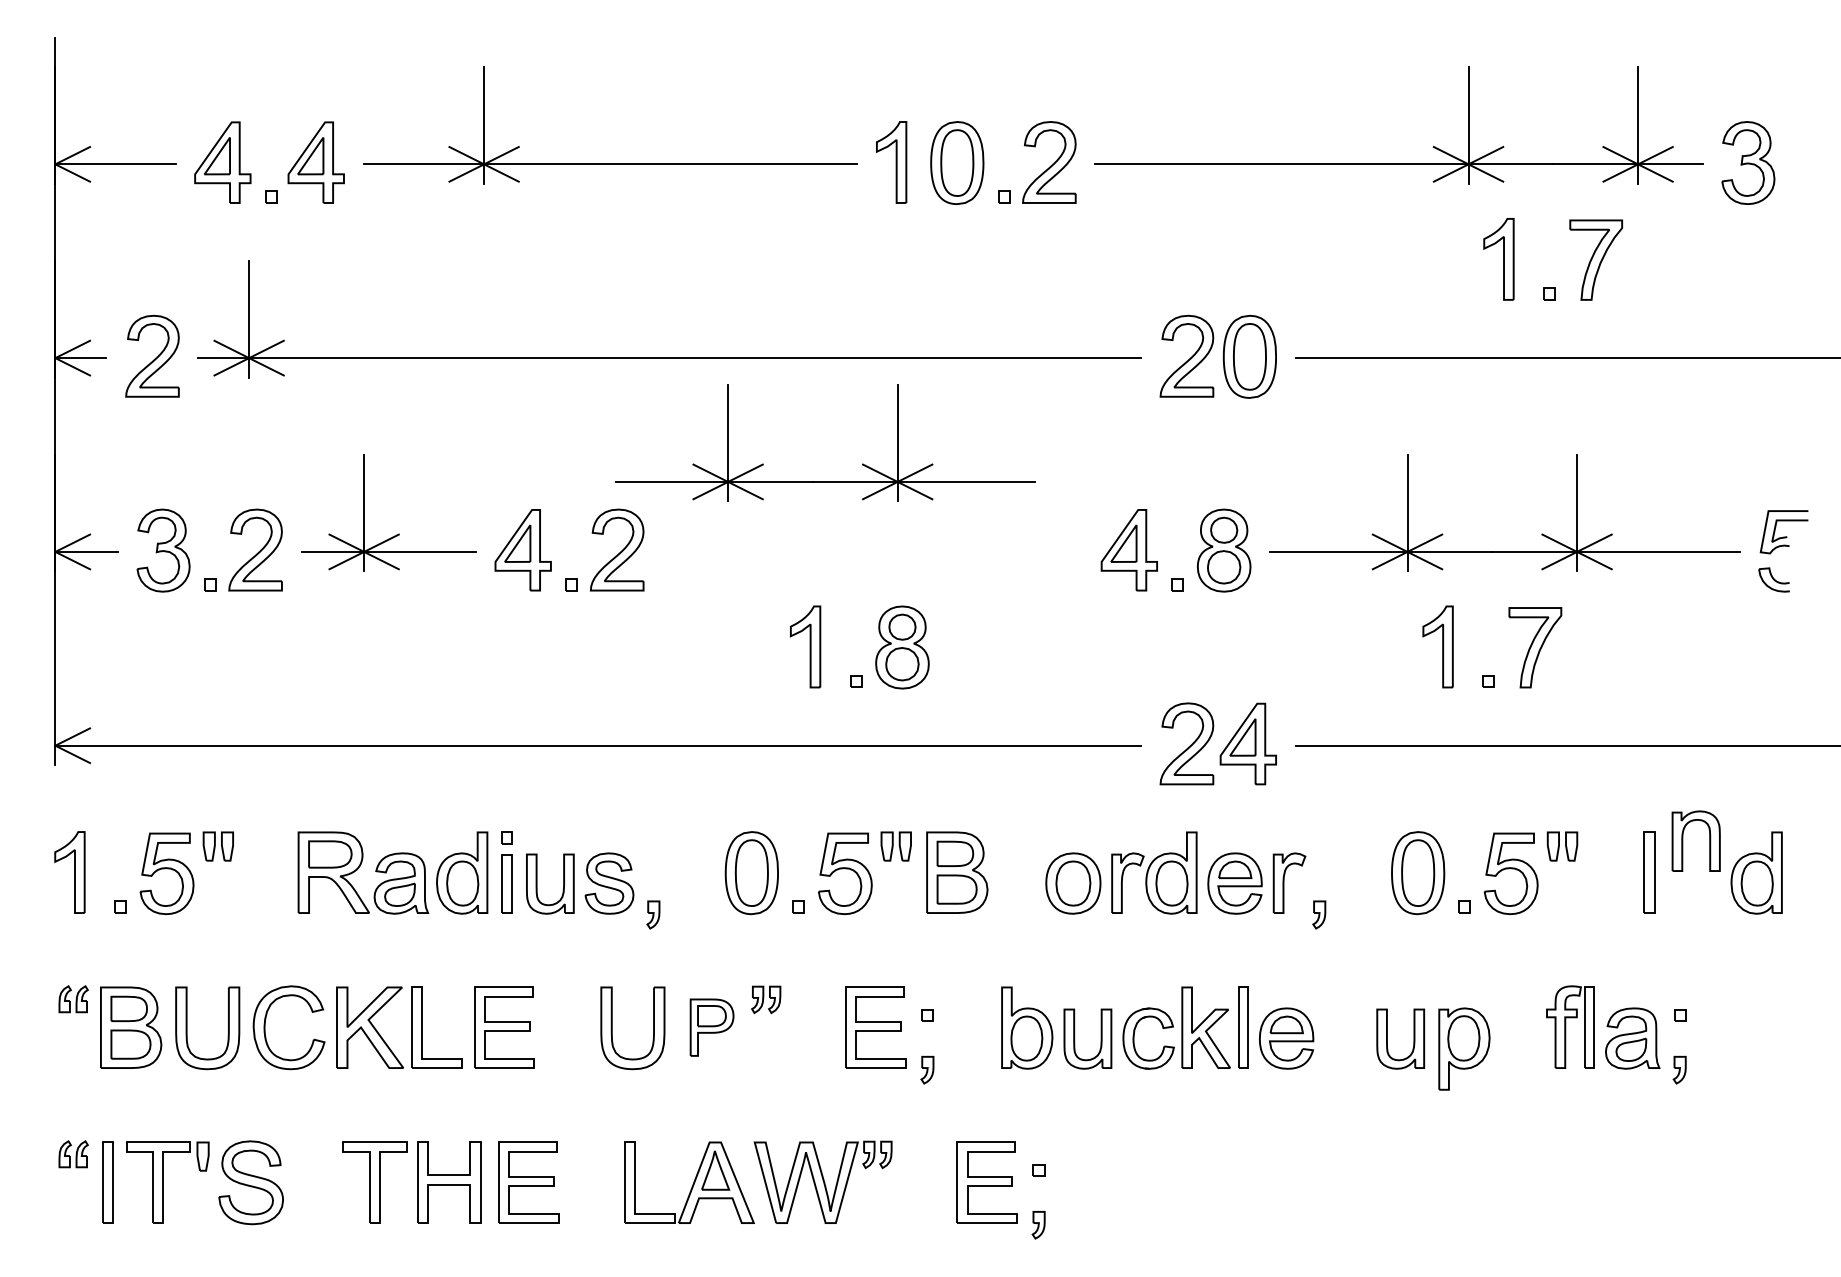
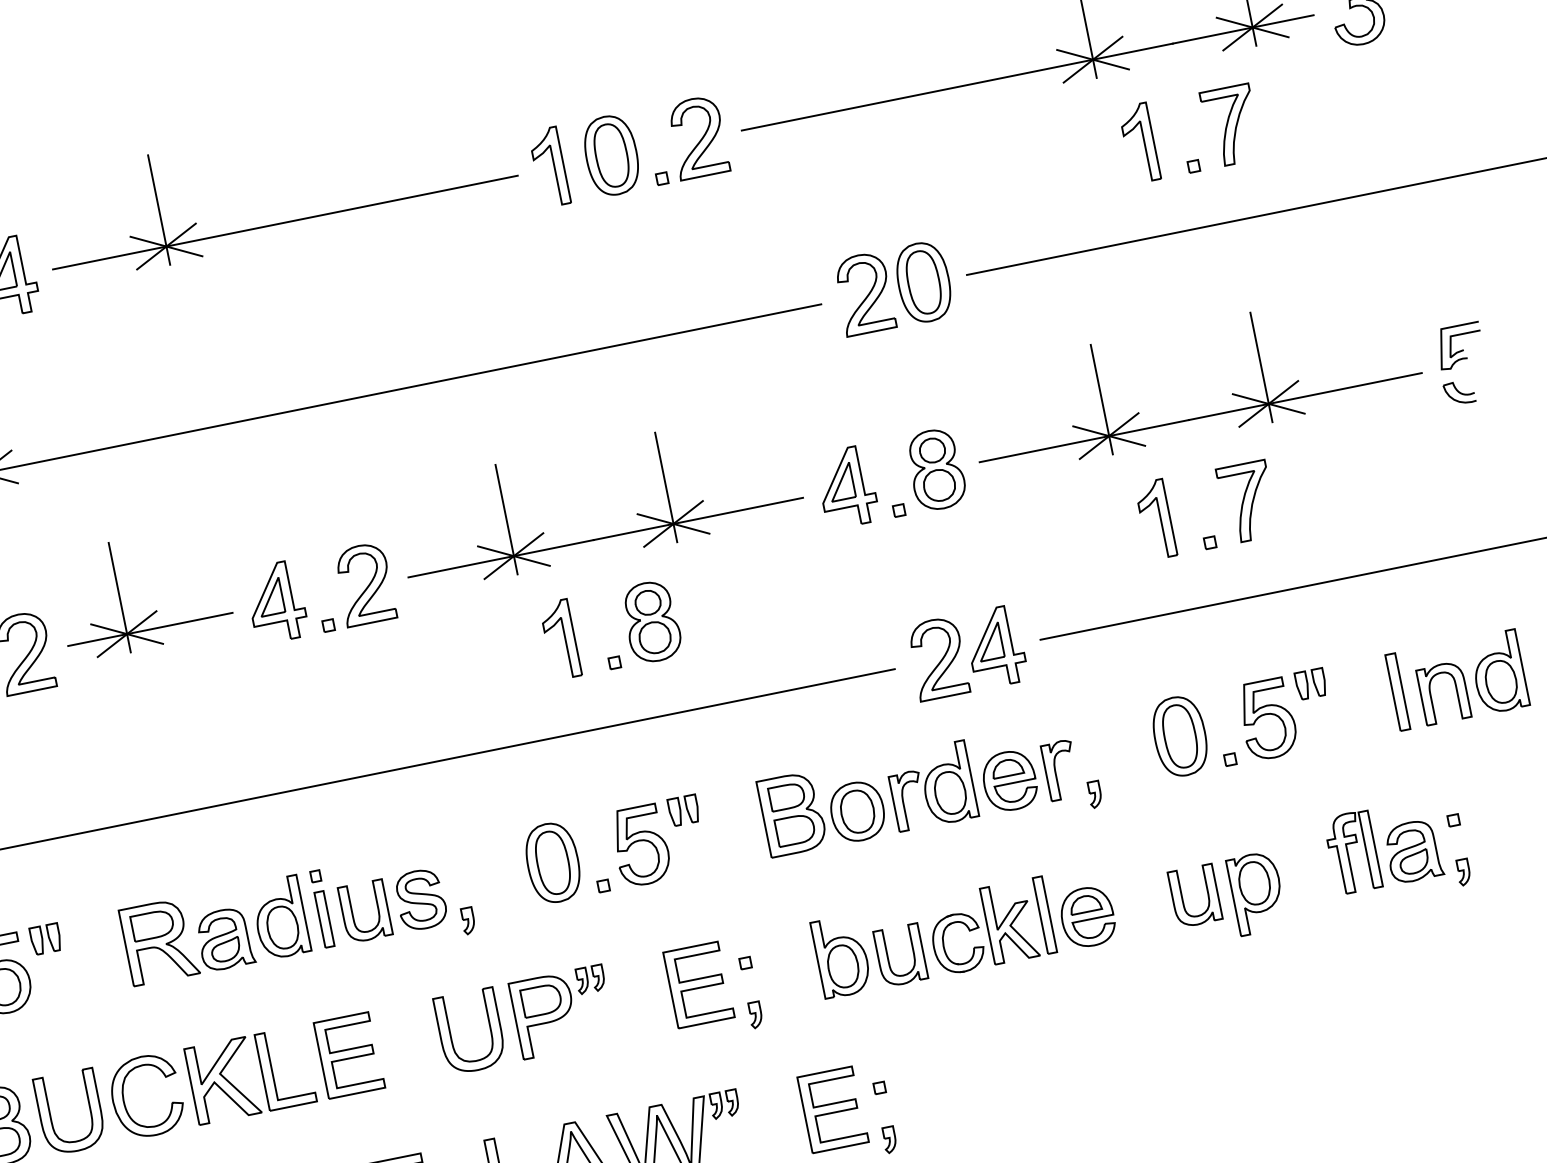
part: (825, 481) -> (605, 537), moved
part: (1683, 840) -> (1431, 694), moved
part: (957, 872) -> (792, 813), moved
part: (711, 1027) -> (544, 1015), size x1.43

